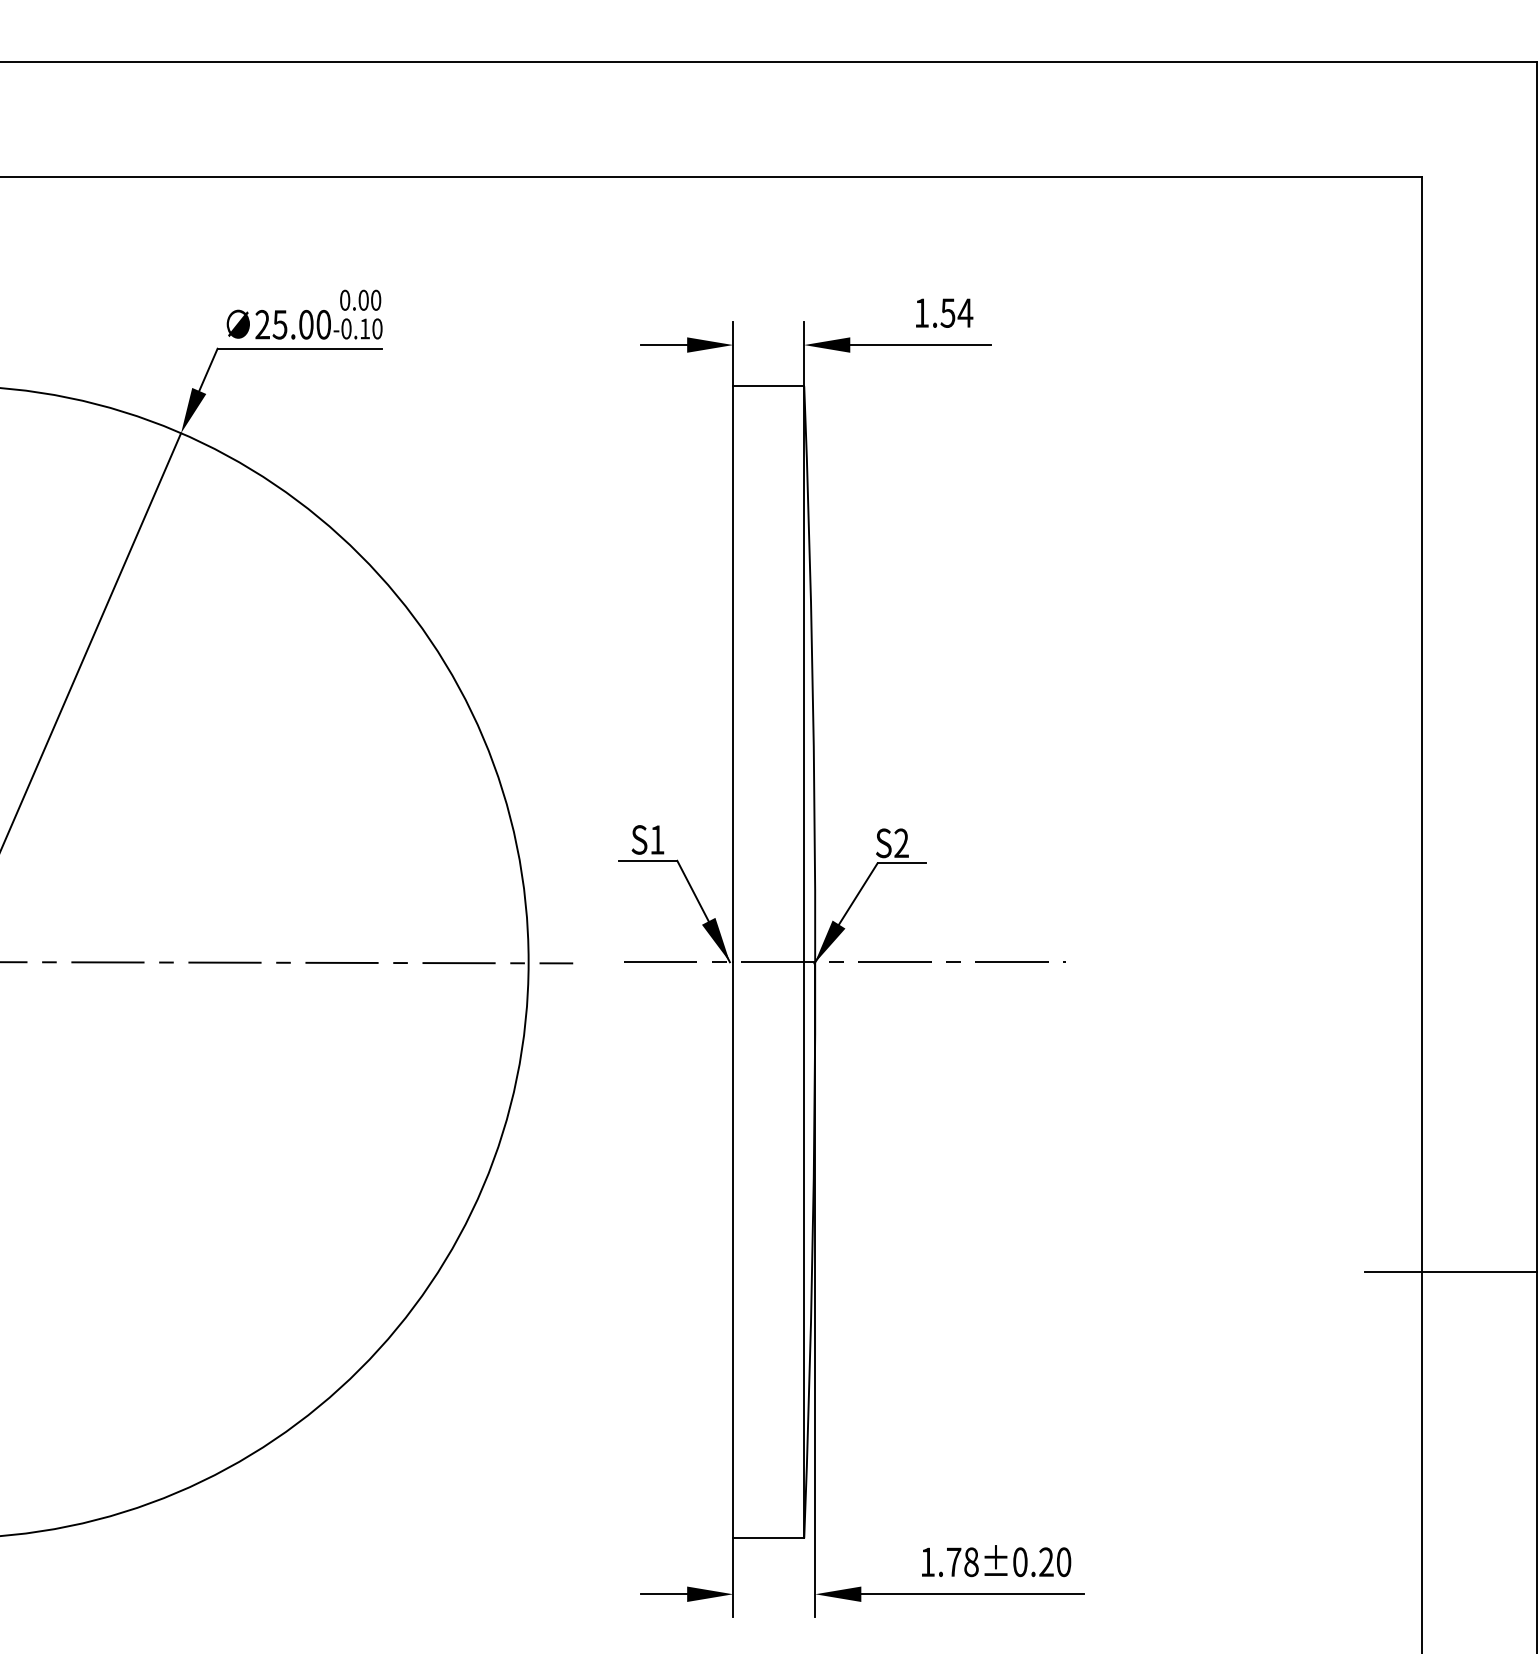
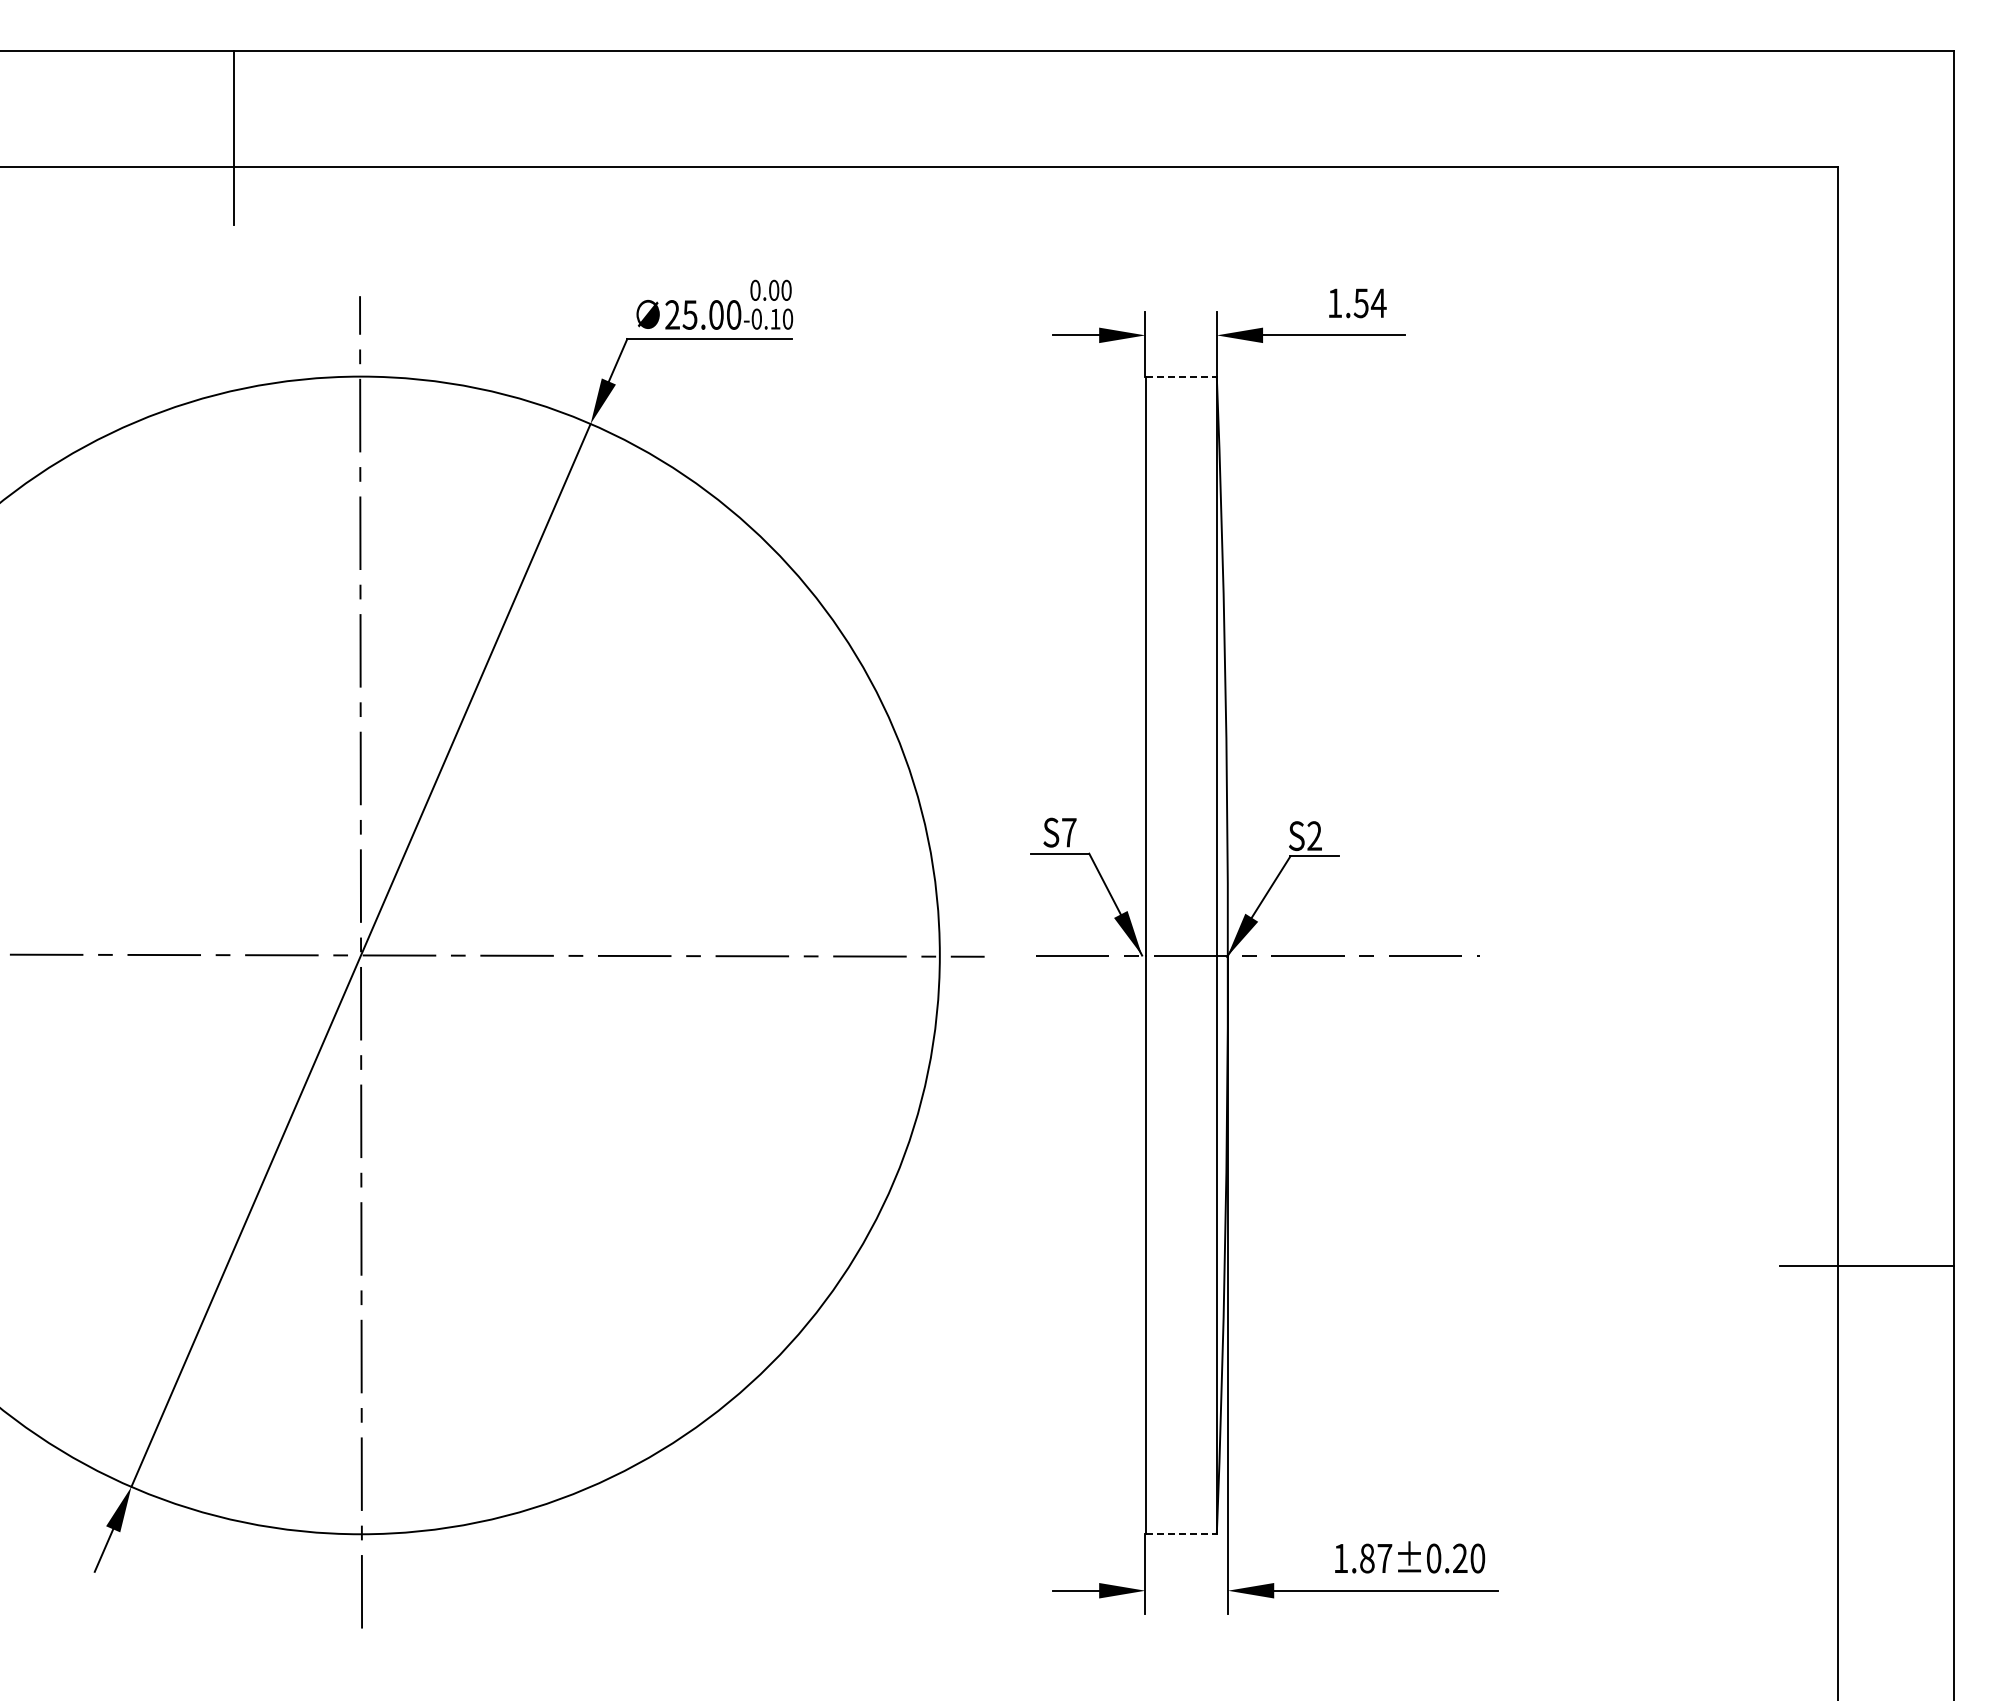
line: (769, 385) -> (1181, 376), solid -> dashed
text: (657, 839) -> (1069, 832), S1 -> S7
line: (769, 1538) -> (1181, 1534), solid -> dashed
text: (963, 1562) -> (1376, 1558), 1.78±0.20 -> 1.87±0.20

